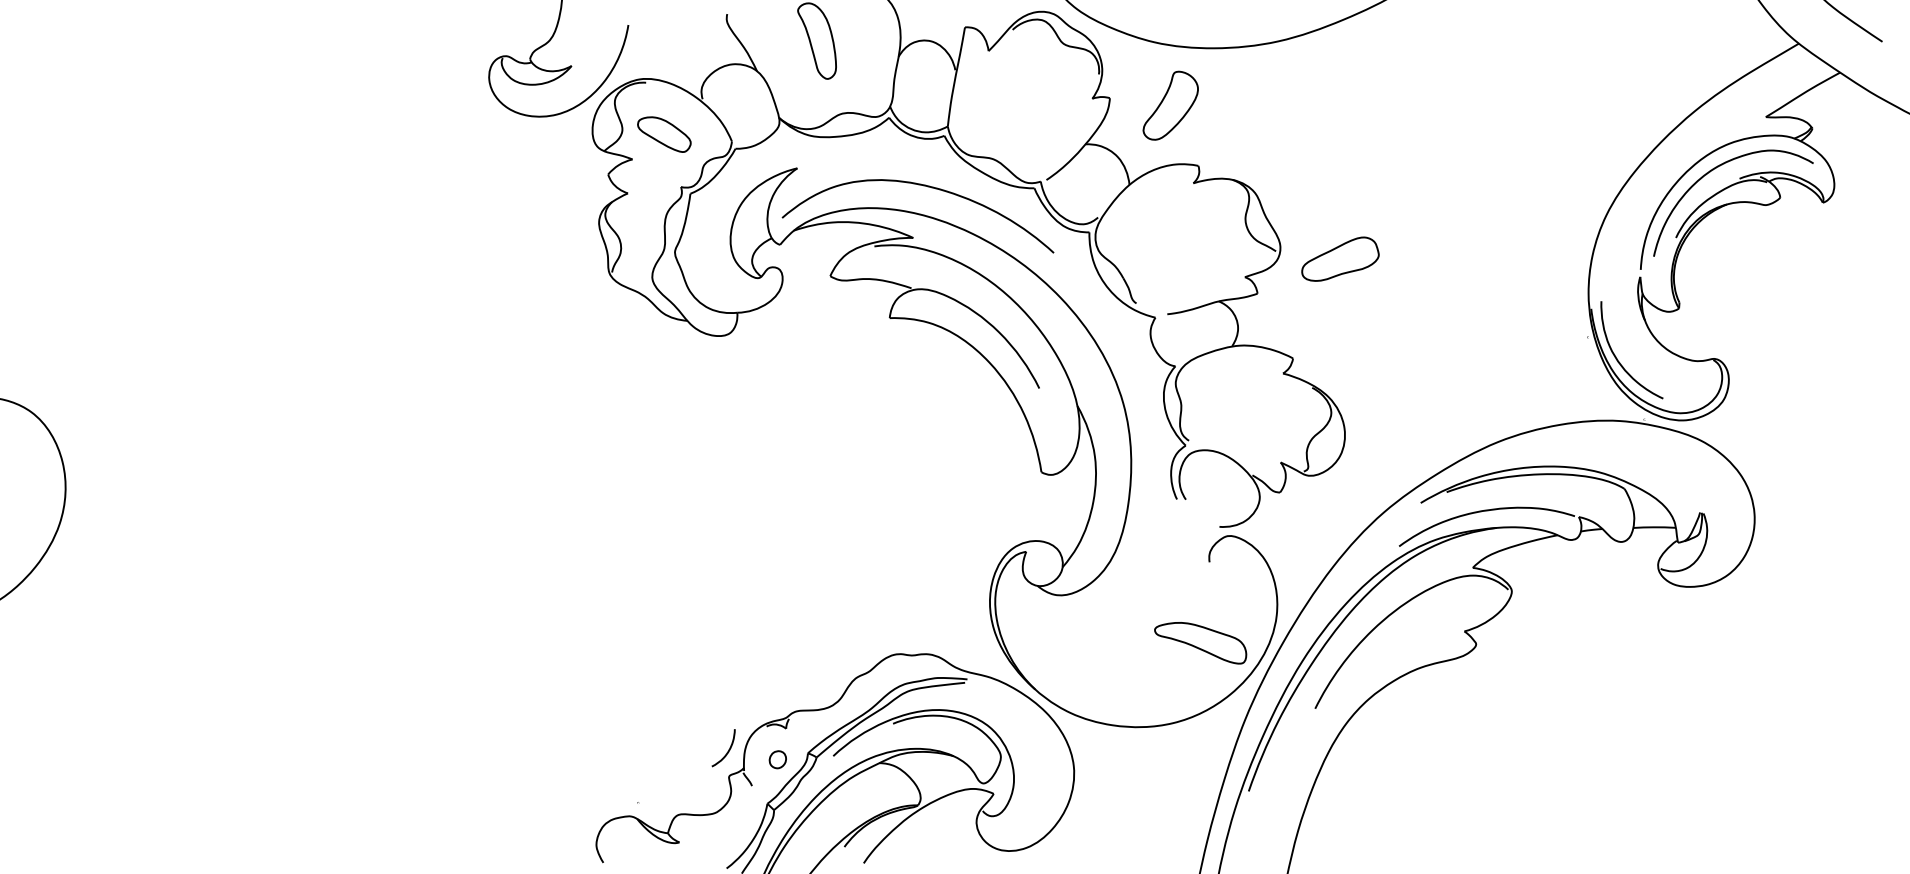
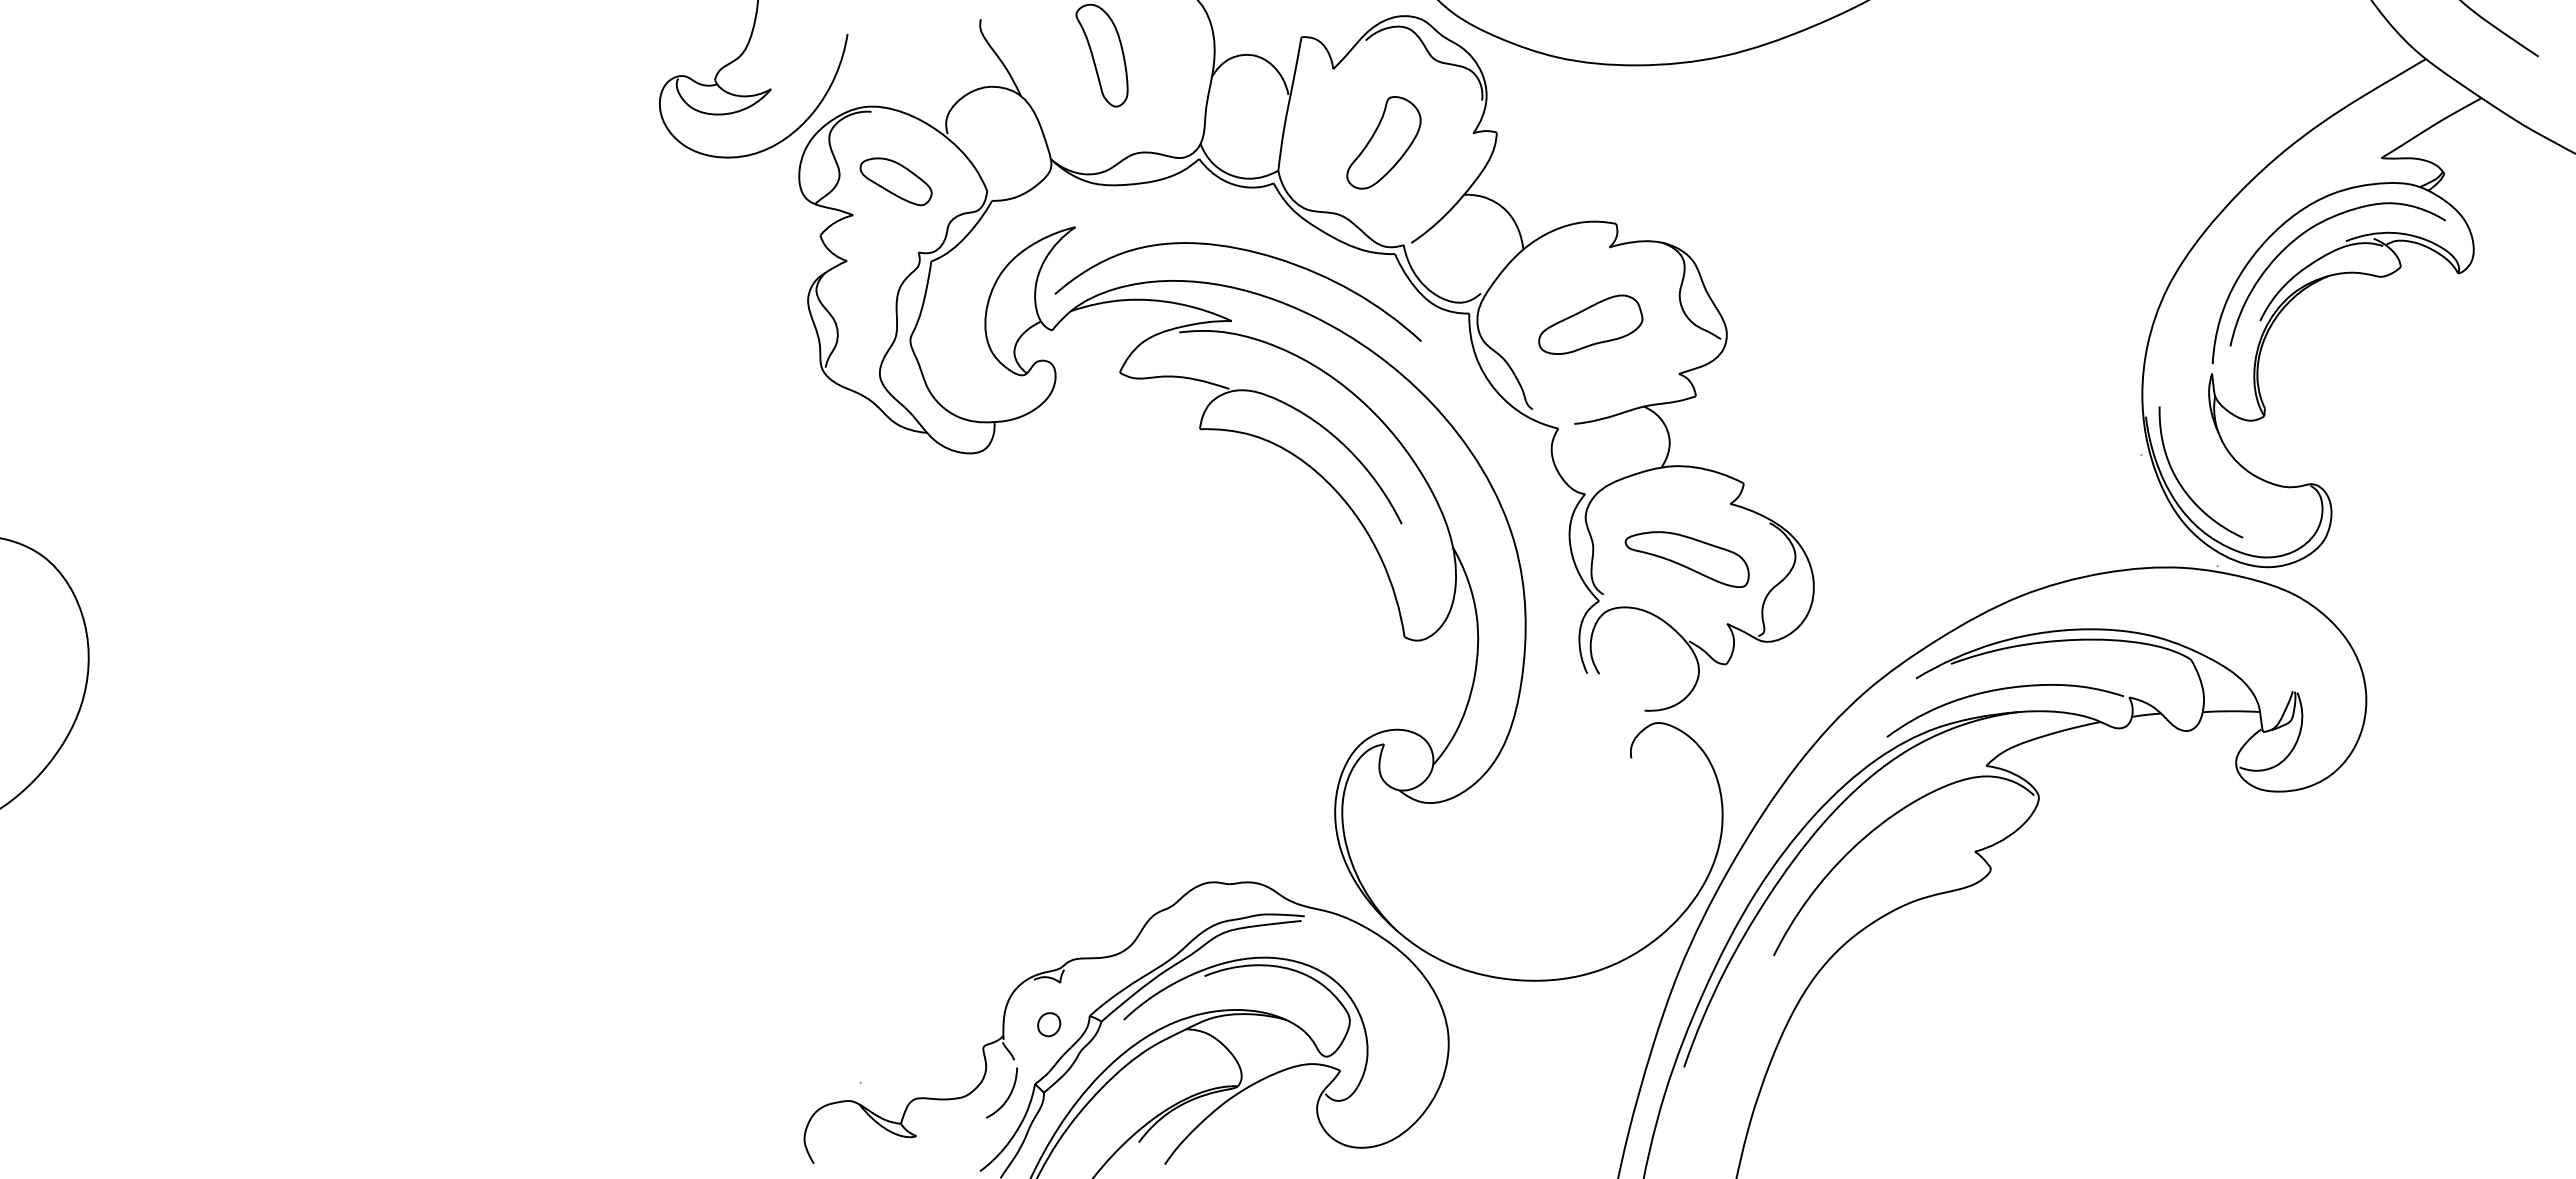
part: (1170, 105) -> (1383, 142), moved
part: (1340, 259) -> (1590, 324), moved
part: (1200, 643) -> (1686, 559), moved
curve: (728, 749) -> (1008, 1095), moved

